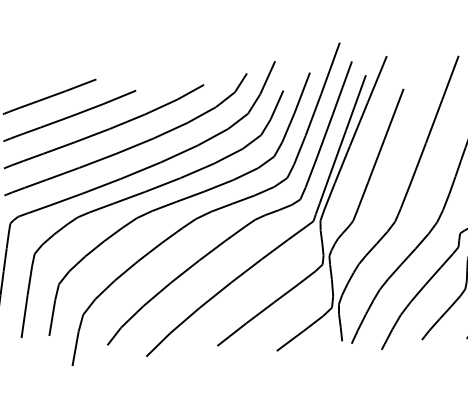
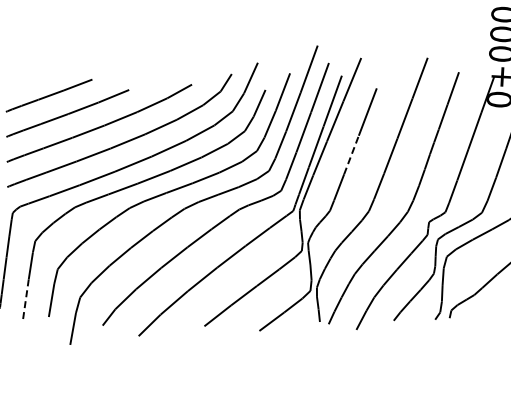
line: (376, 161) -> (351, 155), solid -> dashed
line: (25, 315) -> (26, 298), solid -> dashed

